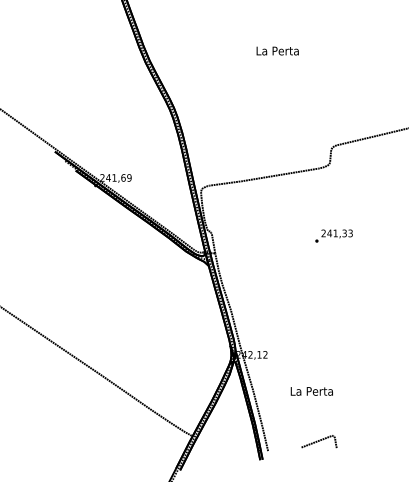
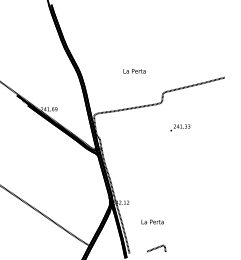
text: (277, 51) -> (134, 71), moved
text: (334, 235) -> (180, 127), moved

